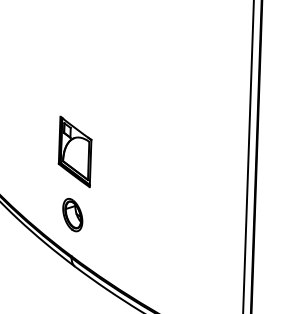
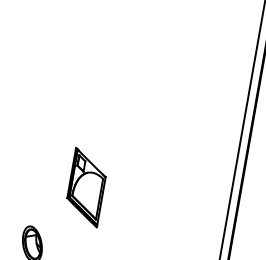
part: (74, 151) -> (85, 187), moved

